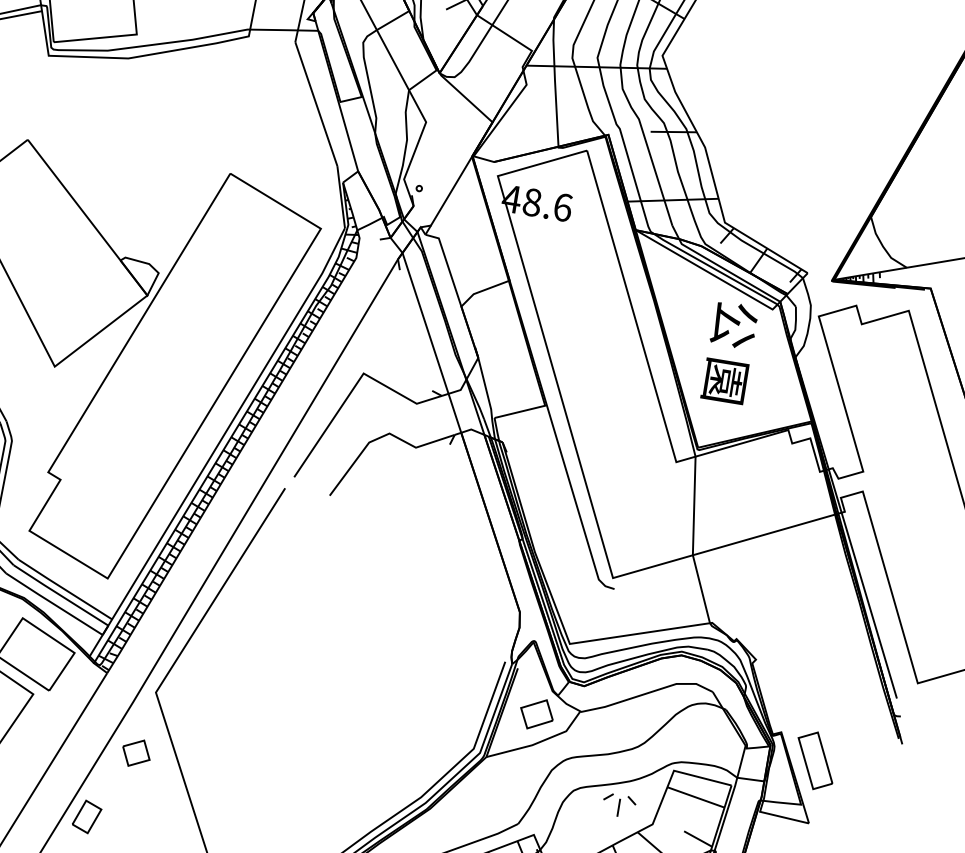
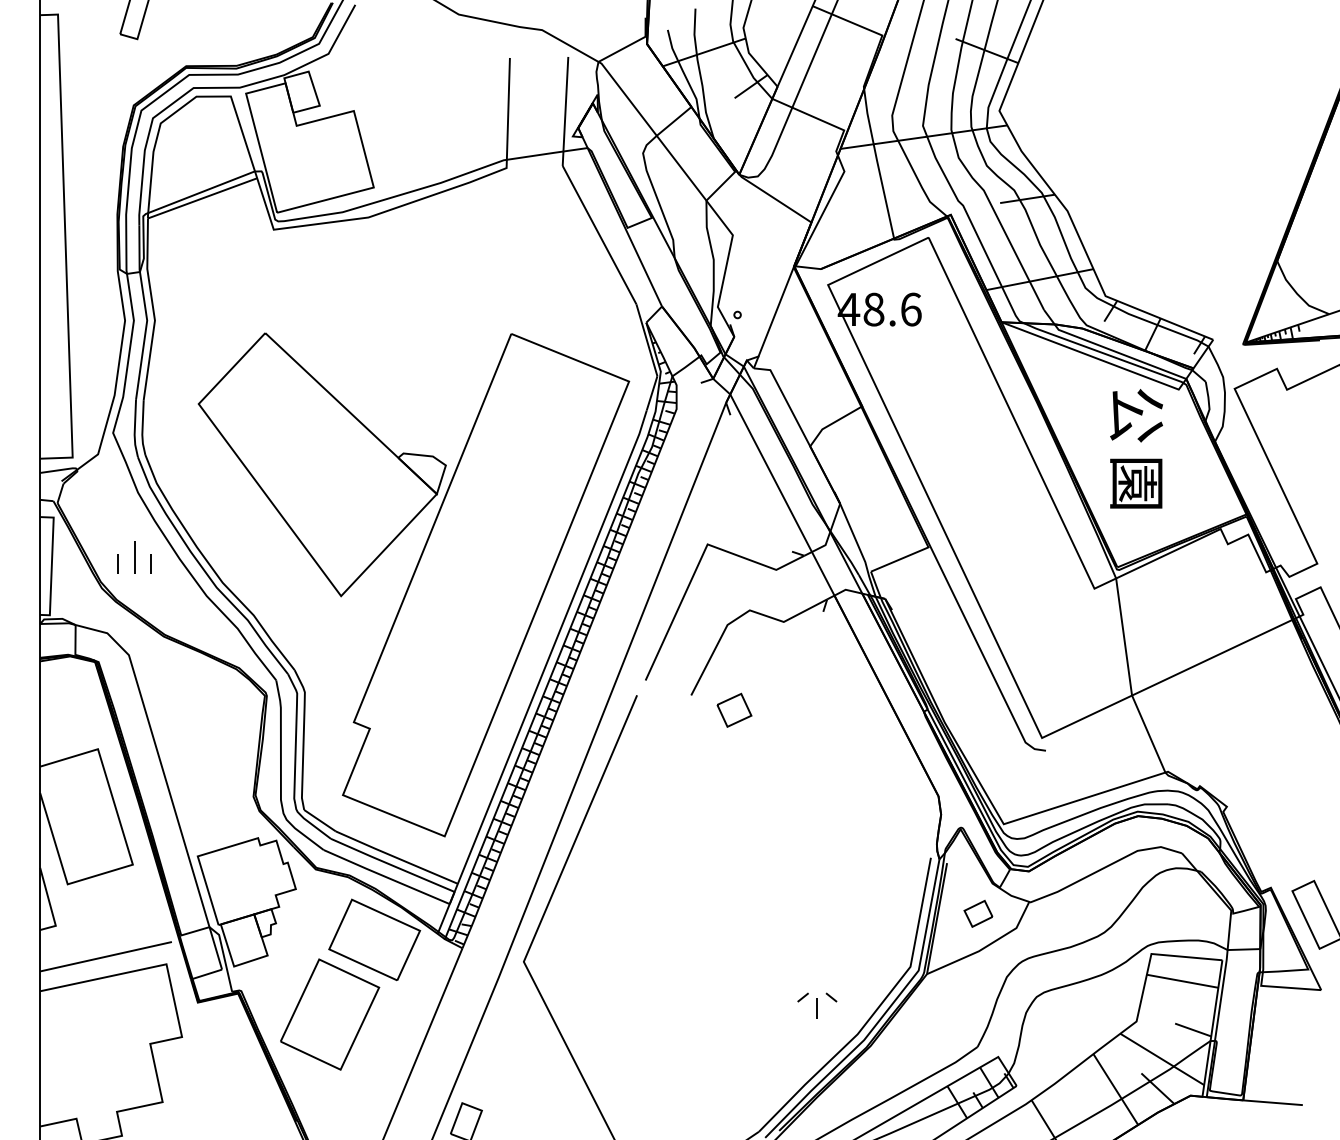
part: (536, 714) -> (978, 913), size x0.7
part: (136, 752) -> (734, 709), moved
part: (619, 805) -> (817, 1005), moved

